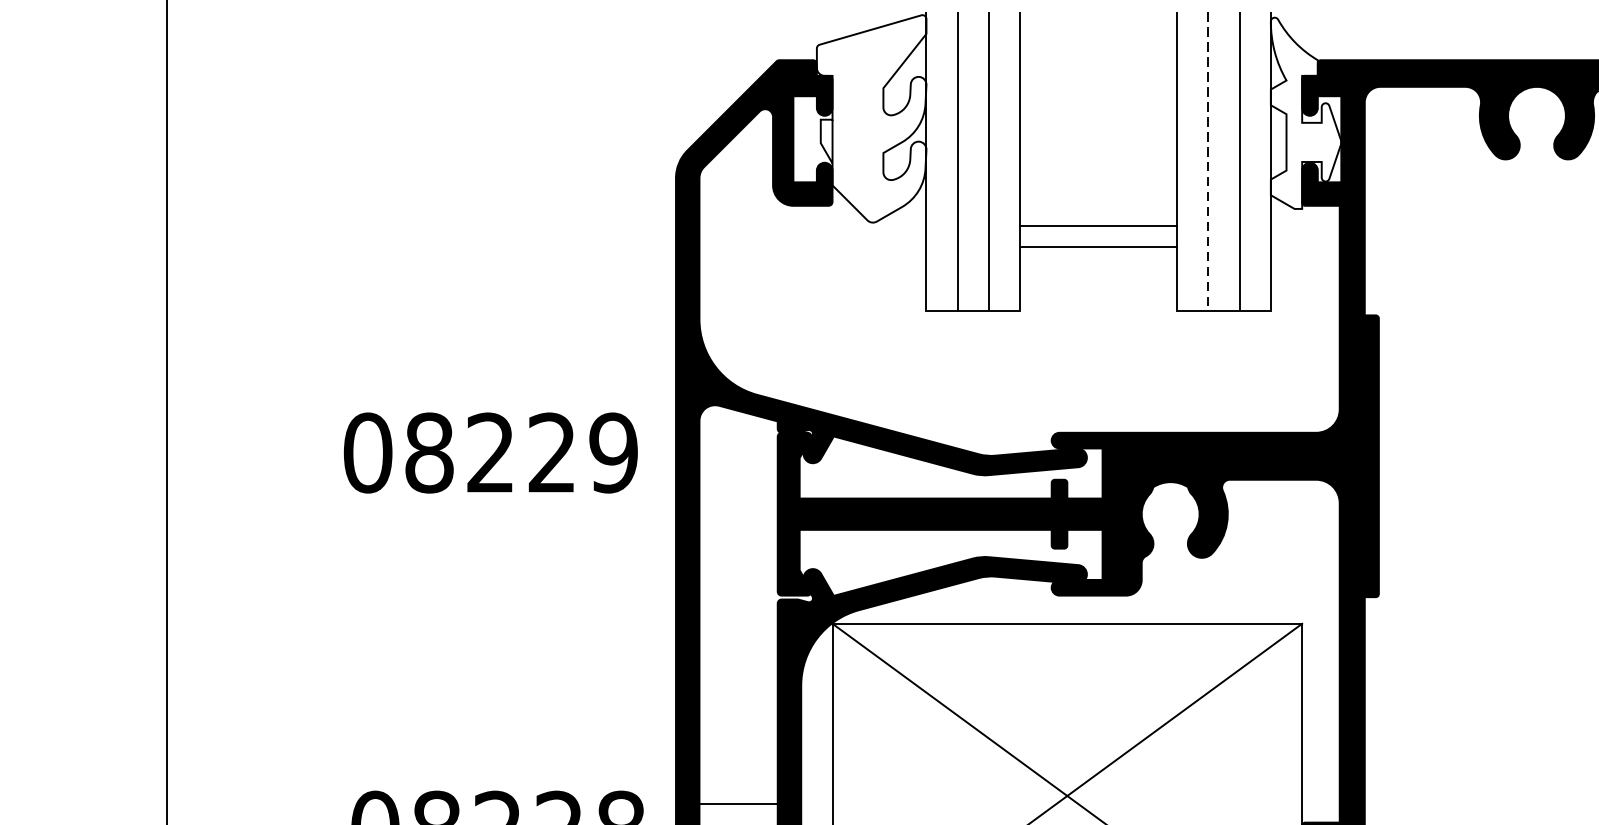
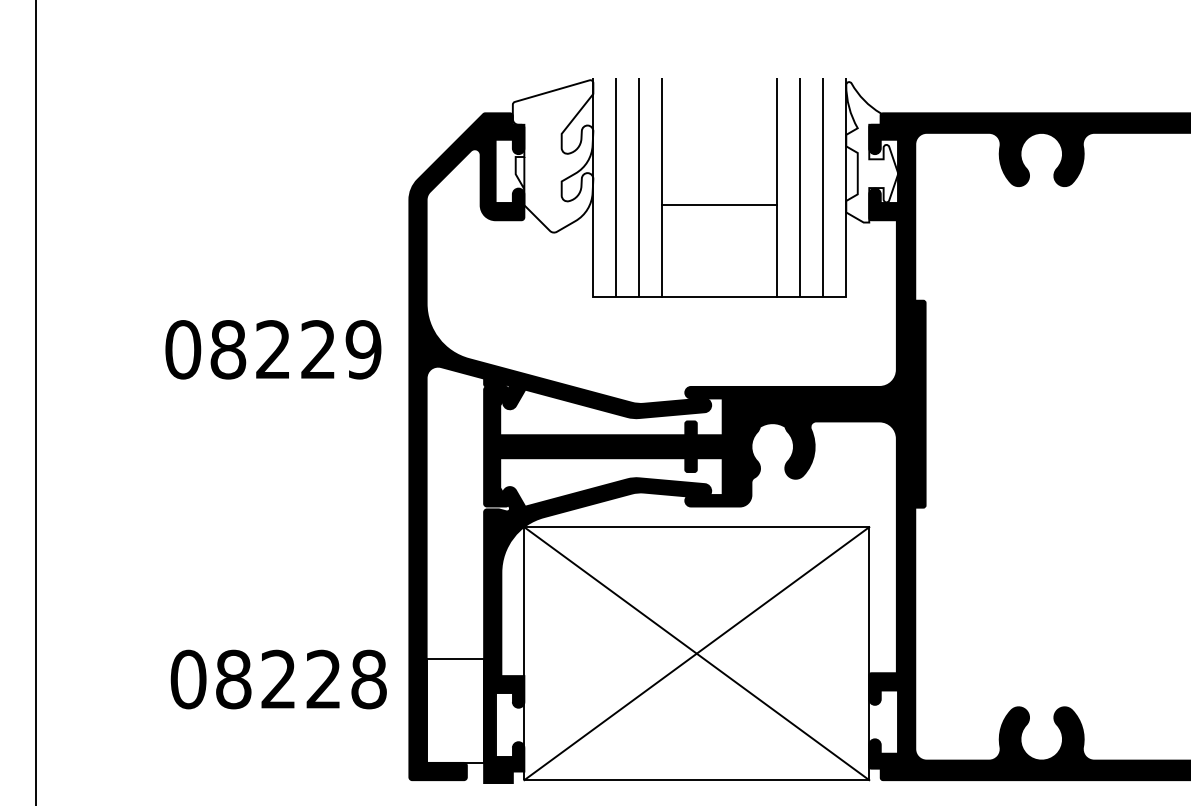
line: (1208, 161) -> (800, 187), dashed -> solid
line: (1098, 226) -> (719, 205), moved
line: (1098, 247) -> (719, 297), moved
text: (490, 452) -> (273, 349), moved

